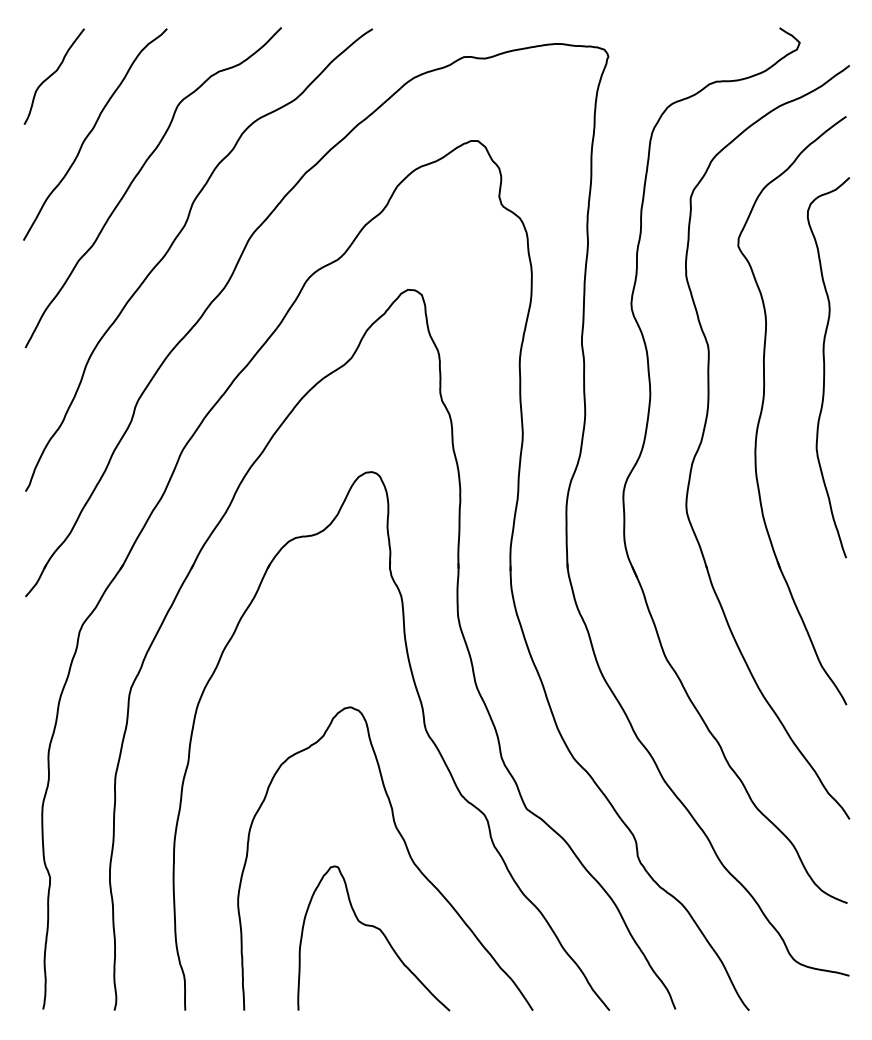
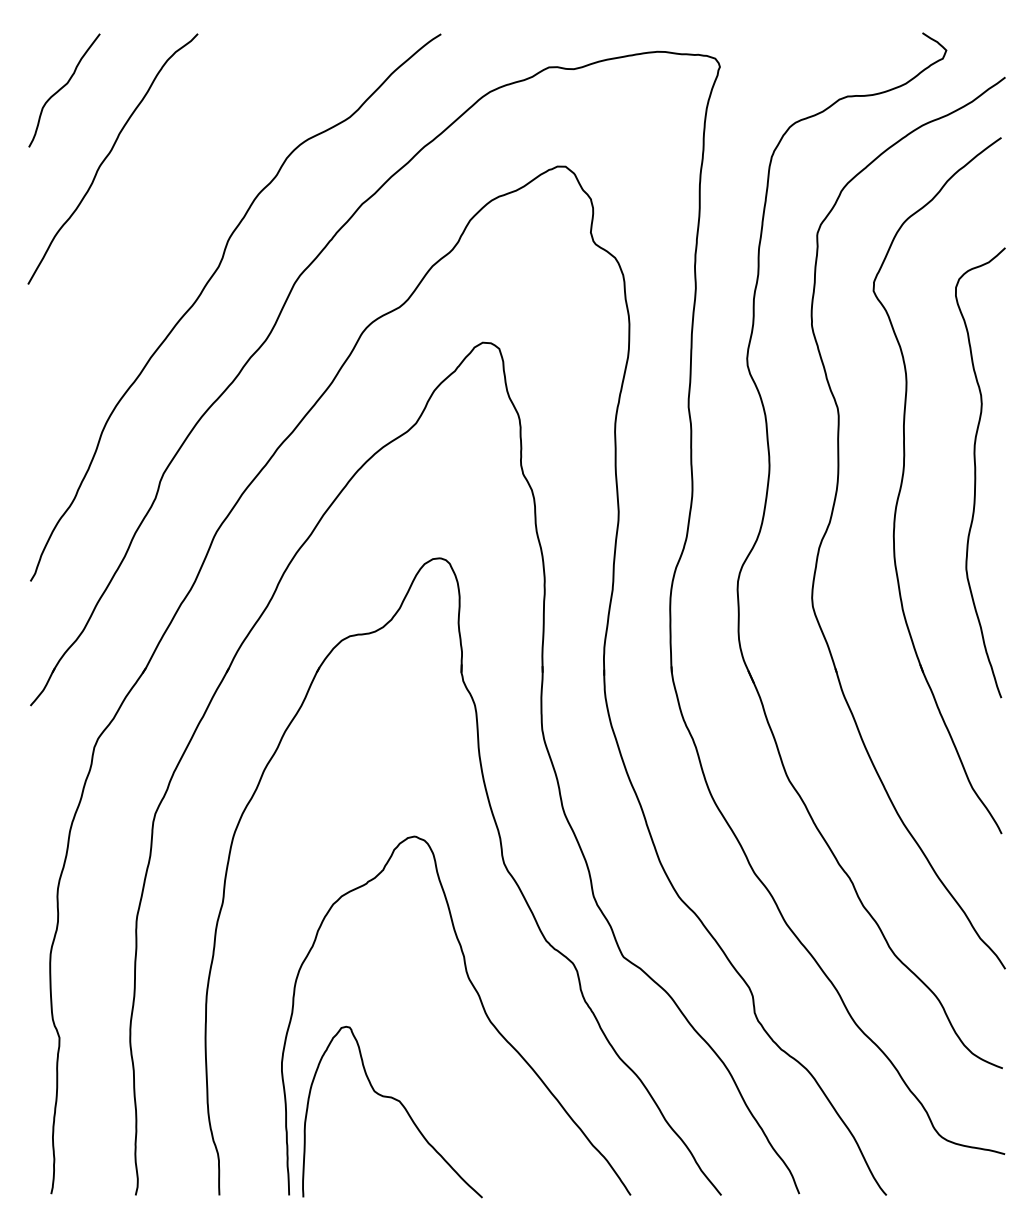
curve: (137, 176) -> (162, 208), removed
curve: (825, 367) -> (976, 472), moved
curve: (380, 932) -> (400, 1104), moved

